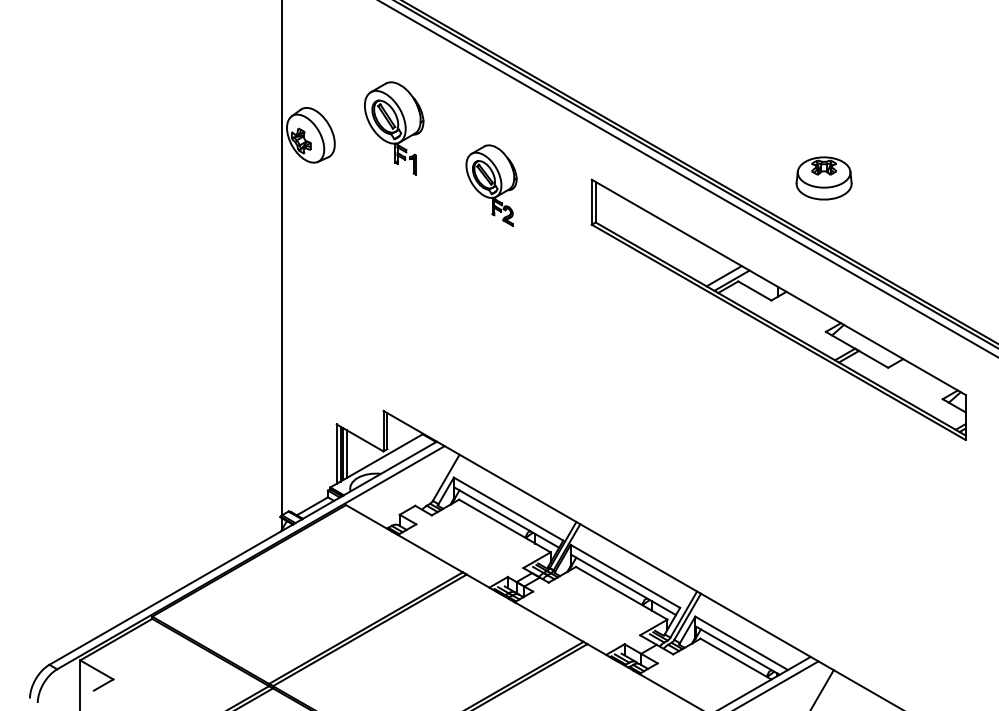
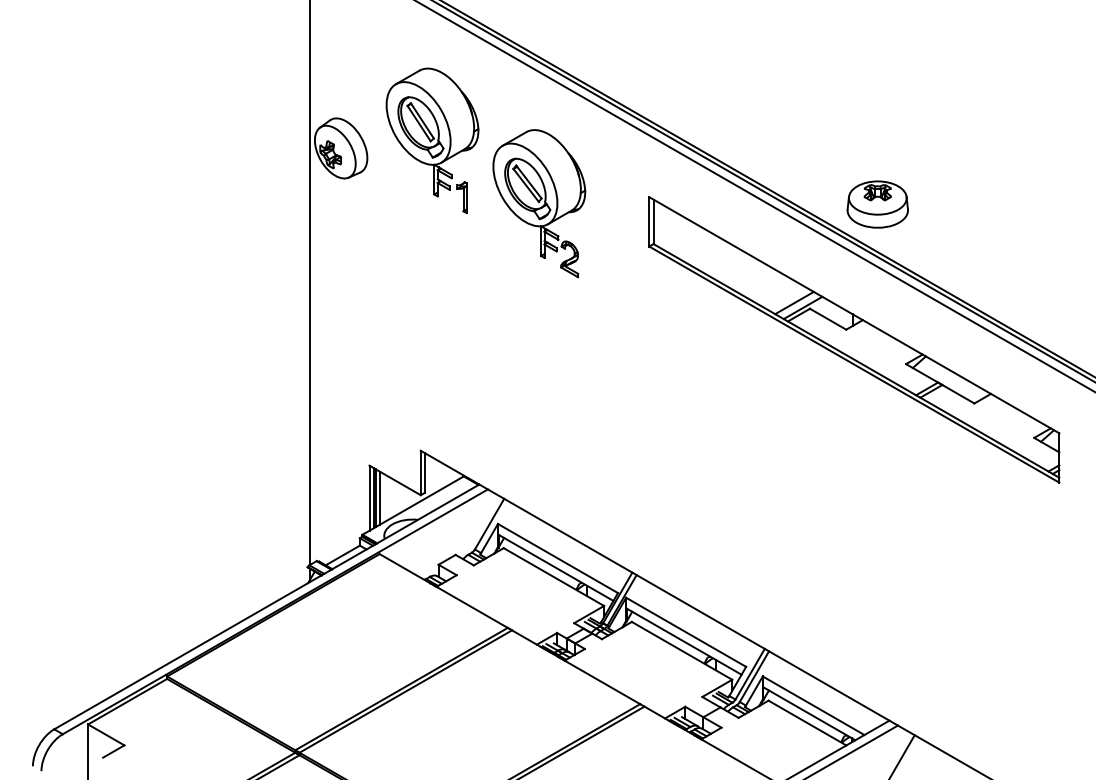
part: (393, 128) -> (431, 140), size x1.43
part: (823, 178) -> (877, 204), moved
part: (491, 185) -> (539, 203), size x1.67

